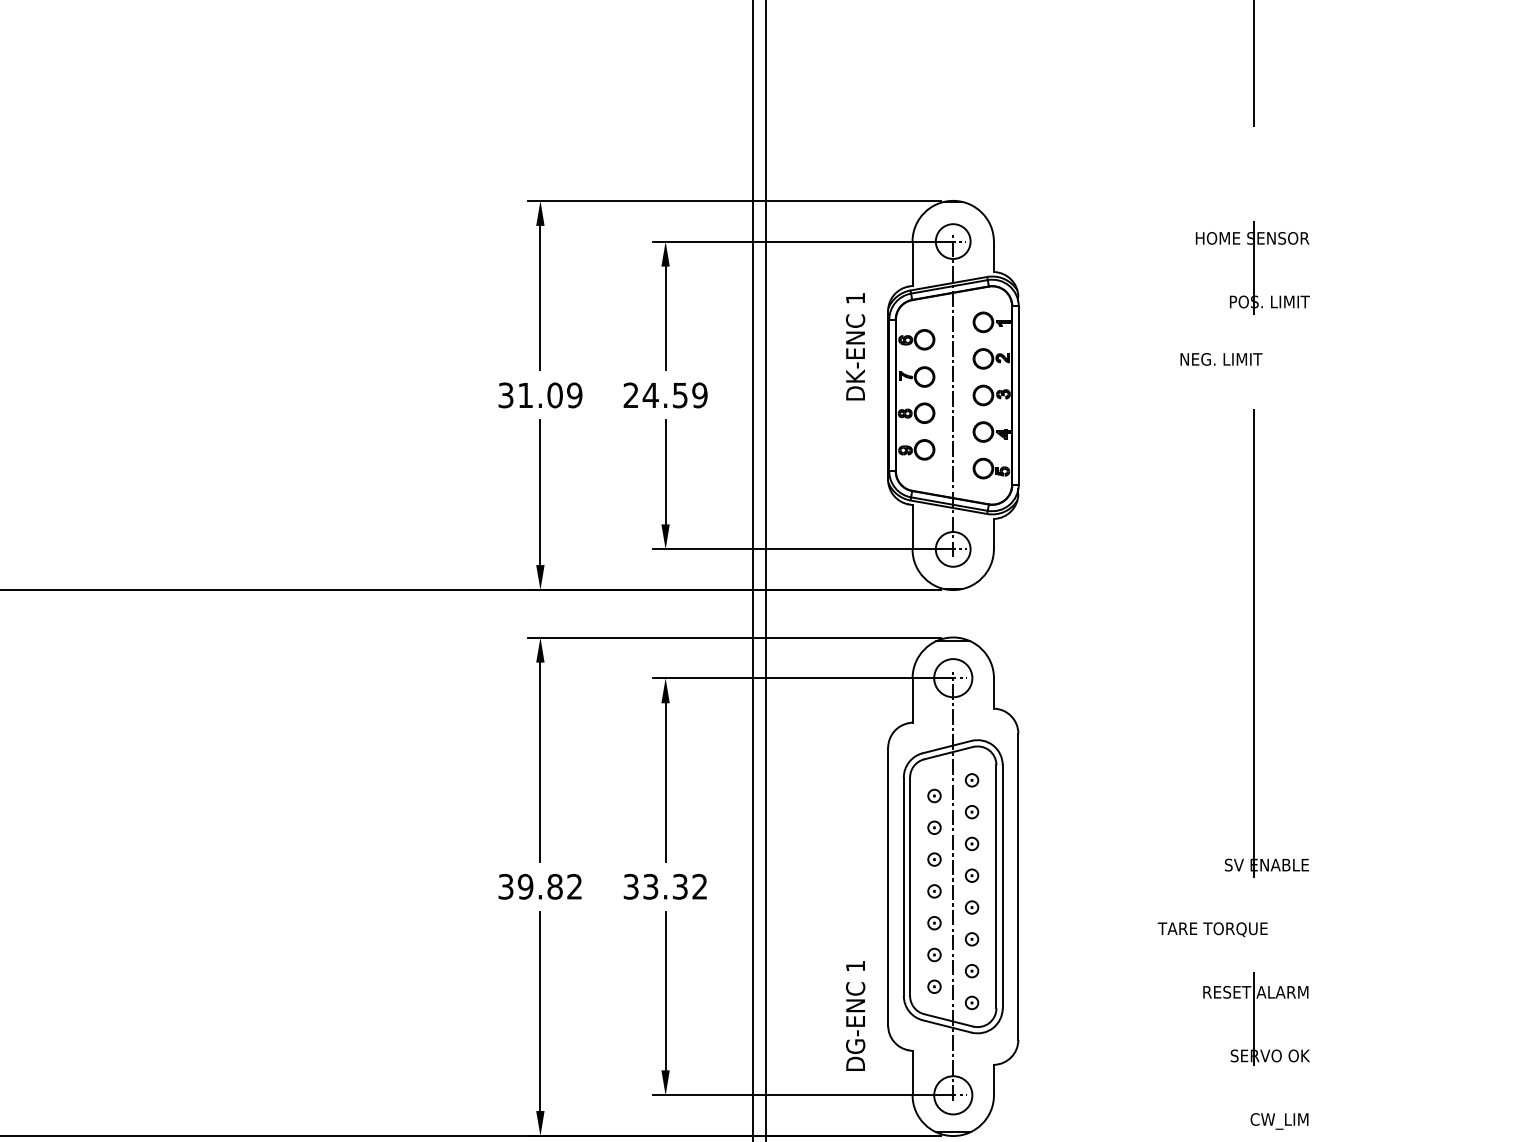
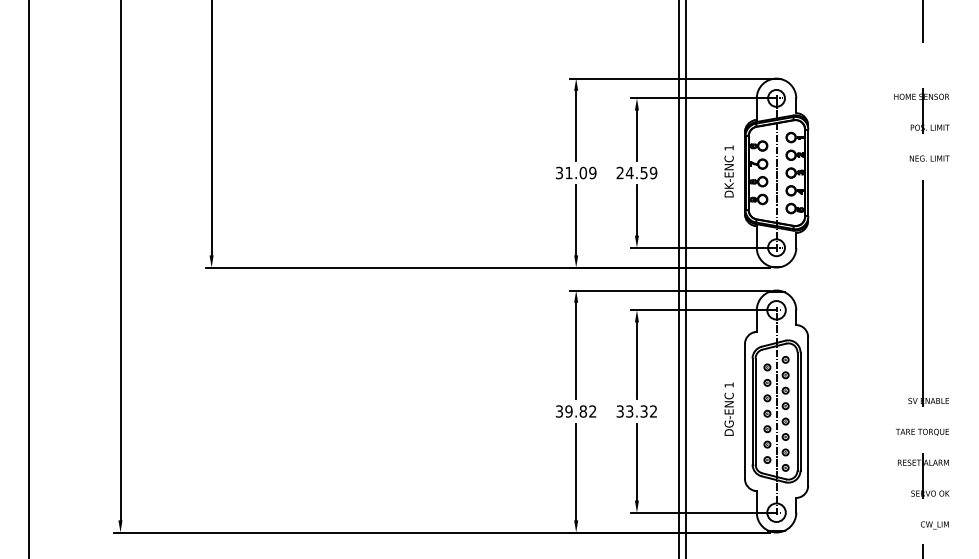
text: (854, 346) -> (728, 171), moved
text: (1221, 359) -> (929, 158), moved
text: (1212, 927) -> (922, 431), moved
text: (854, 1014) -> (728, 408), moved

